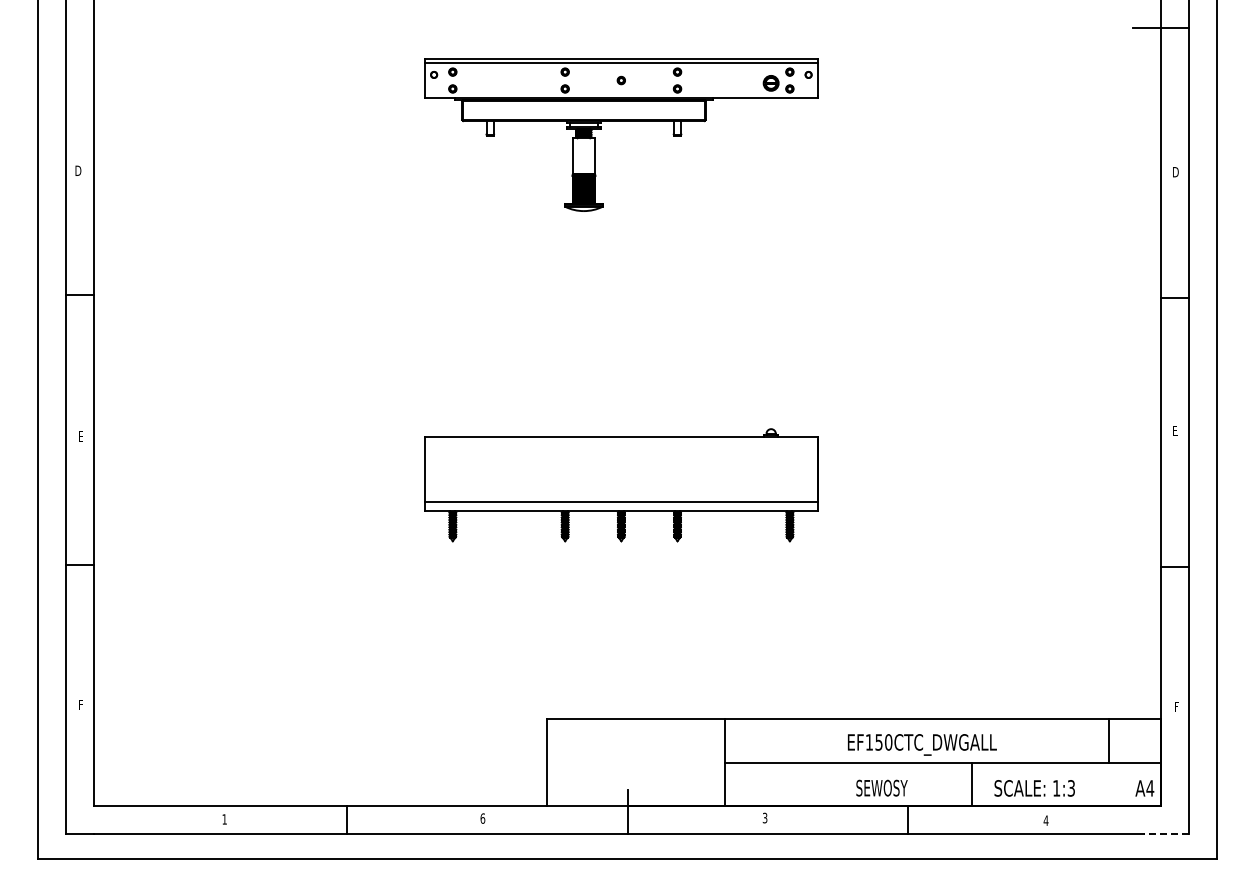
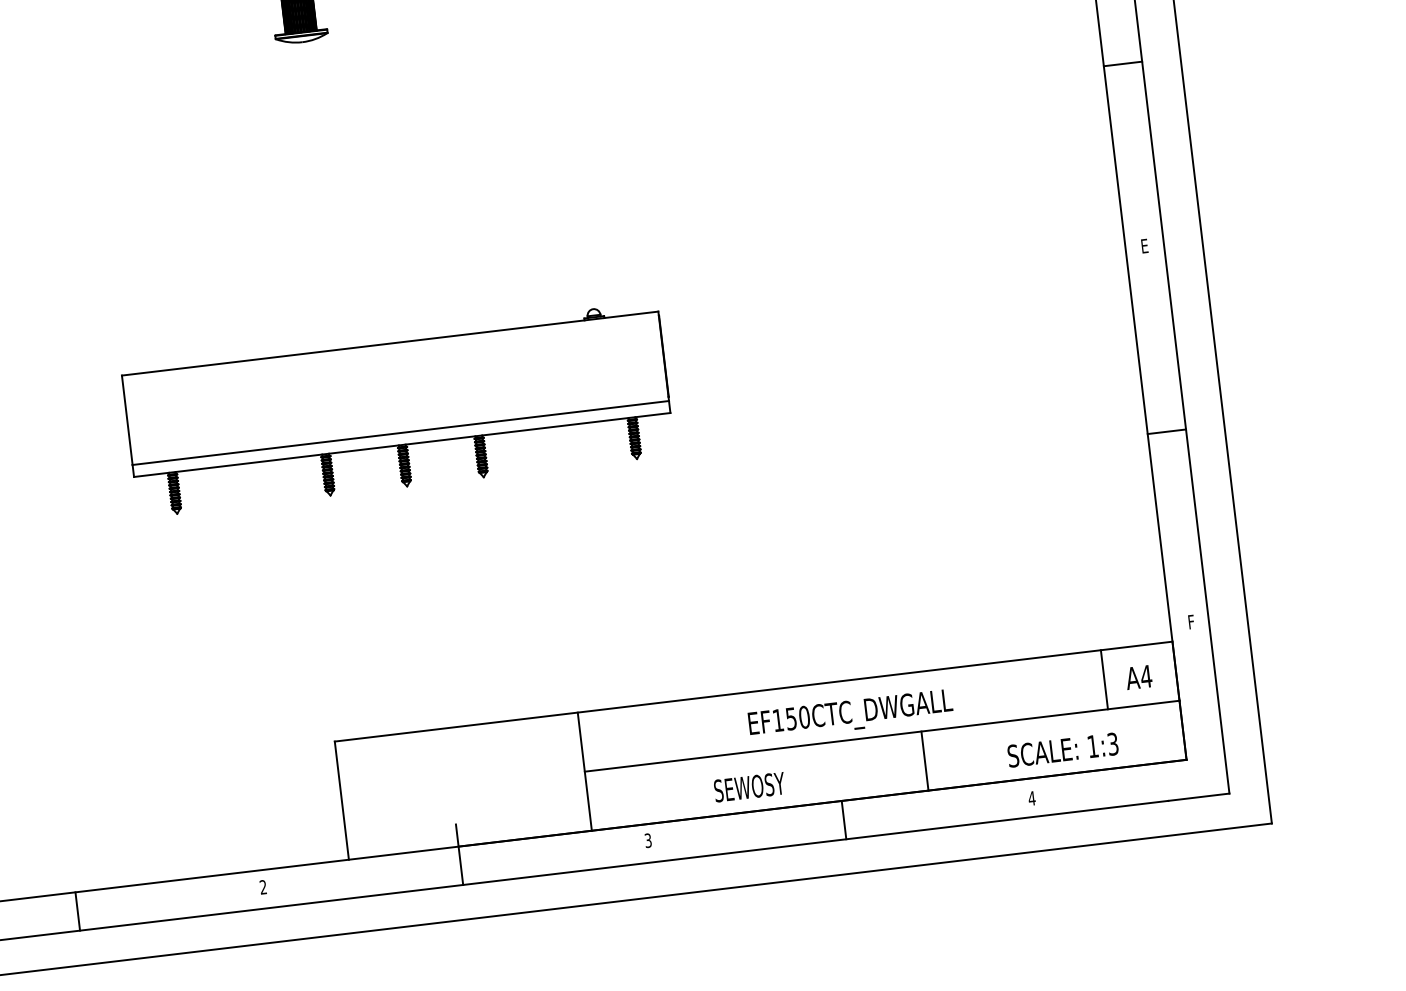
text: (881, 787) -> (748, 786), moved
text: (1034, 788) -> (1062, 750), moved
text: (1144, 788) -> (1138, 677), moved
text: (482, 818) -> (262, 887), 6 -> 2
line: (1166, 834) -> (1198, 797), dashed -> solid

